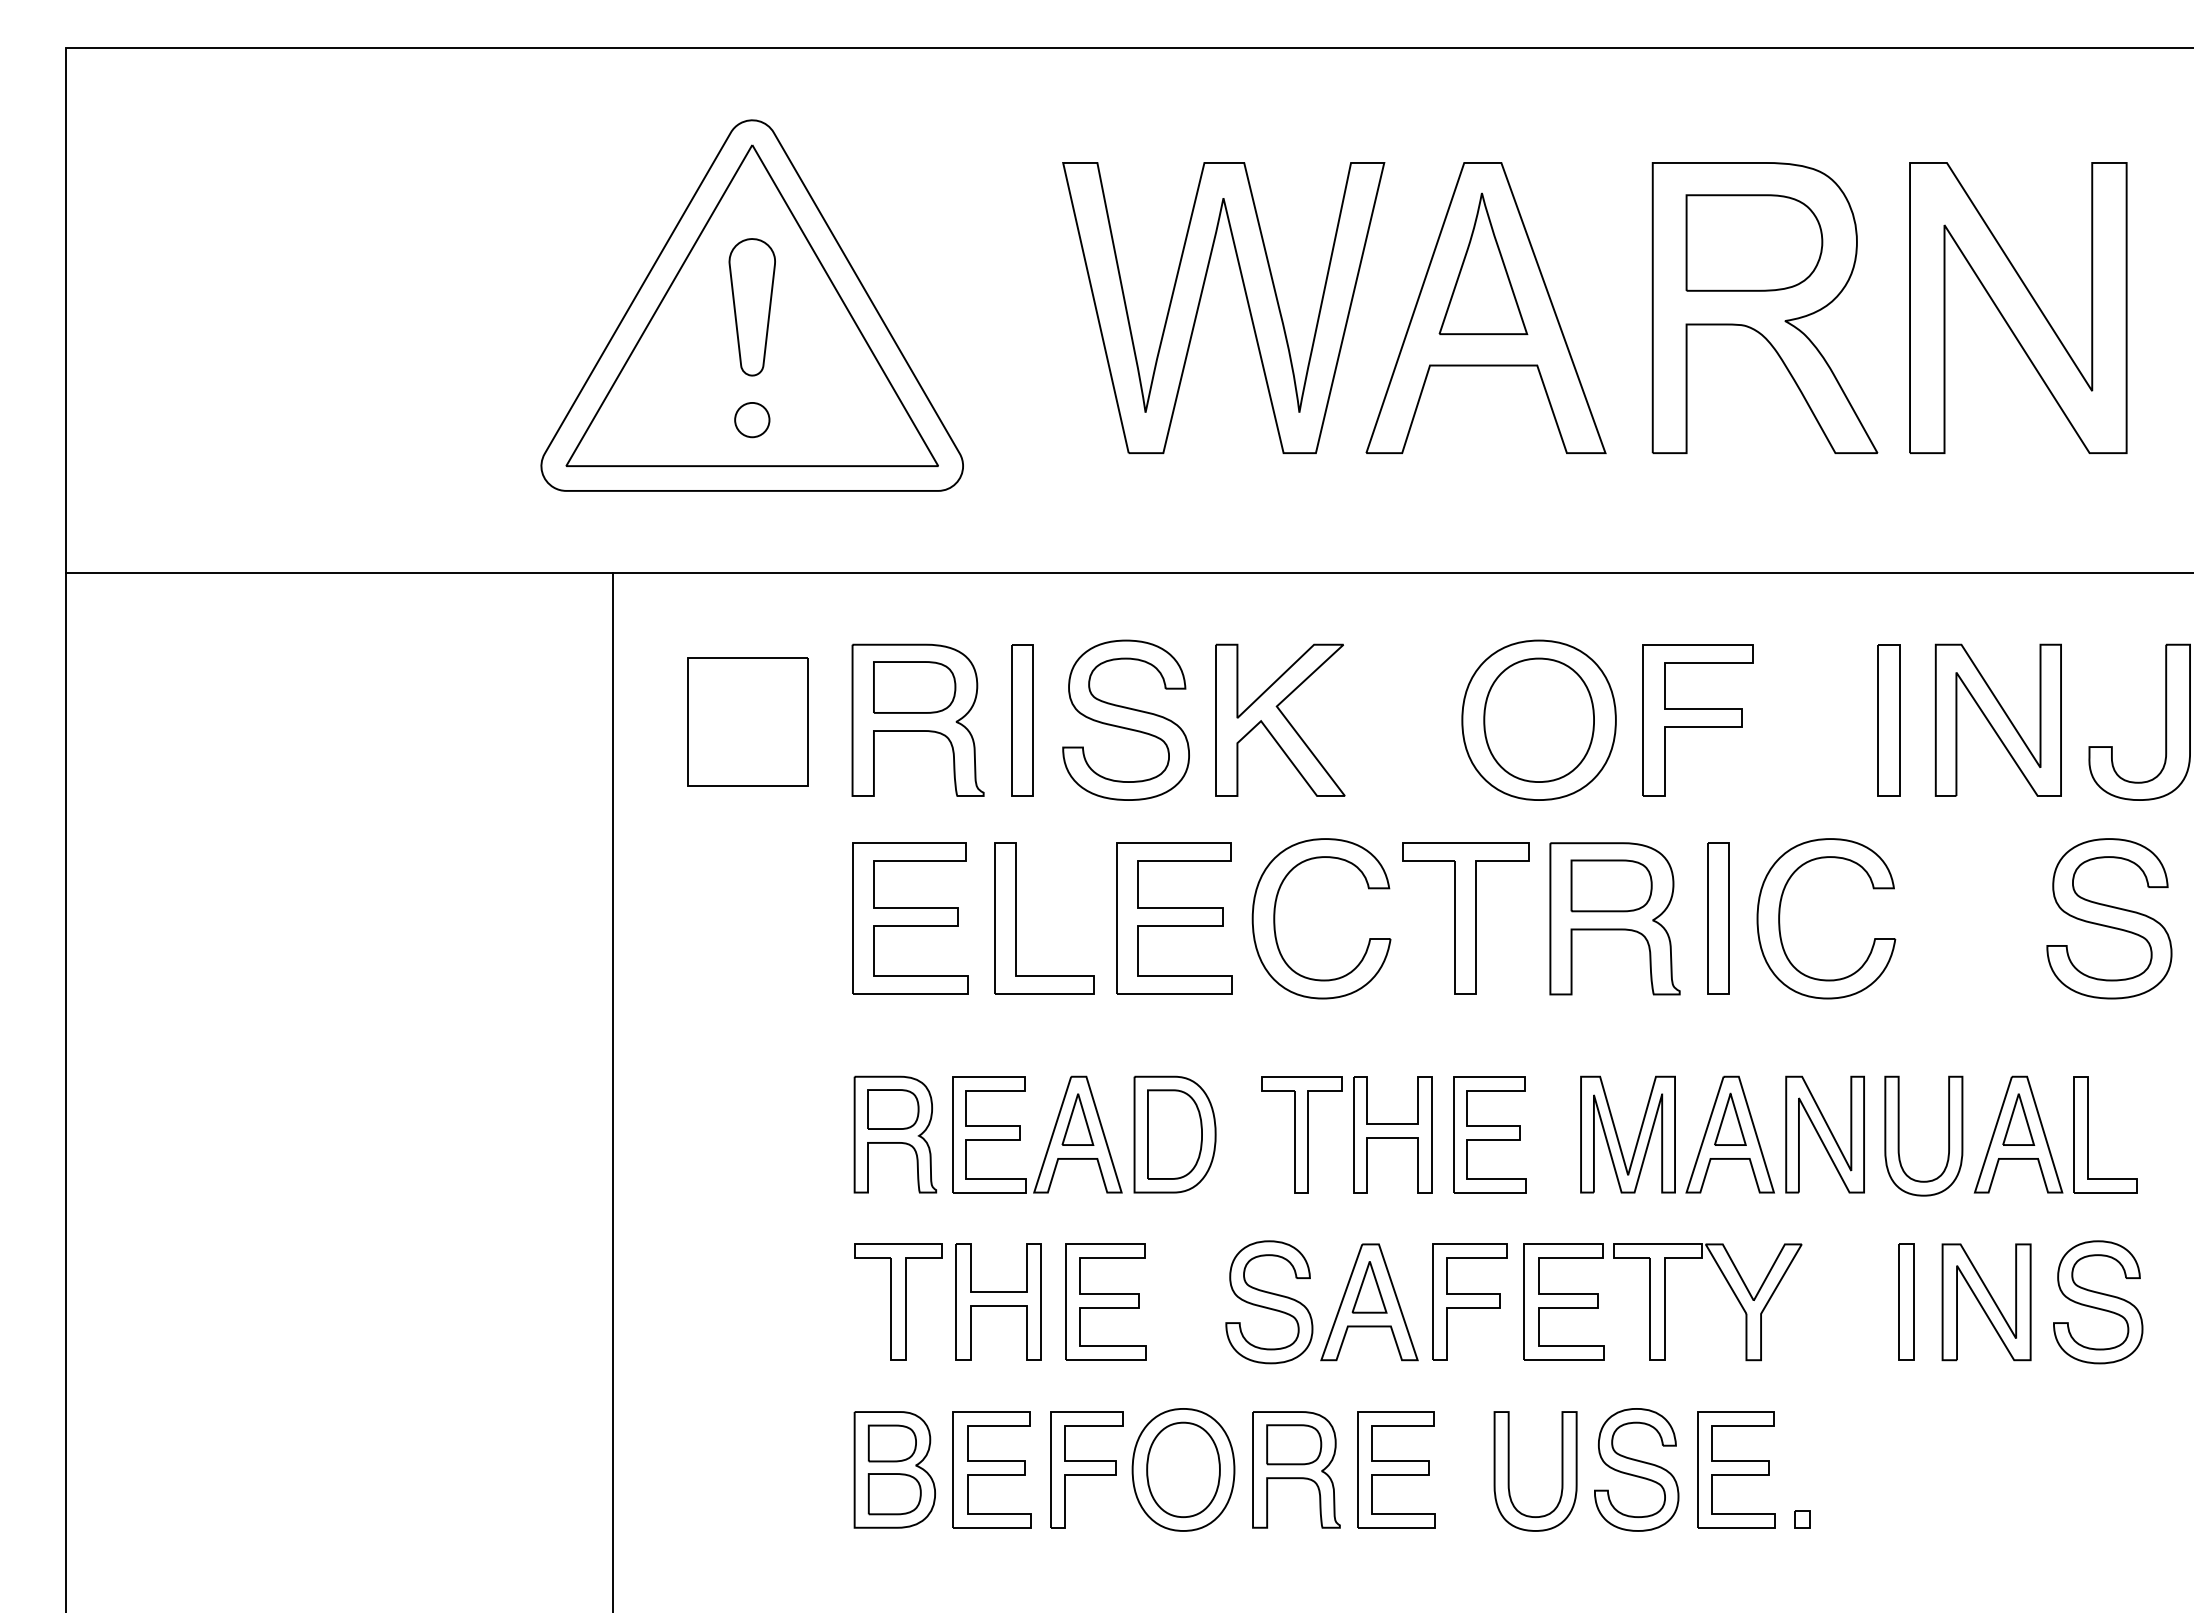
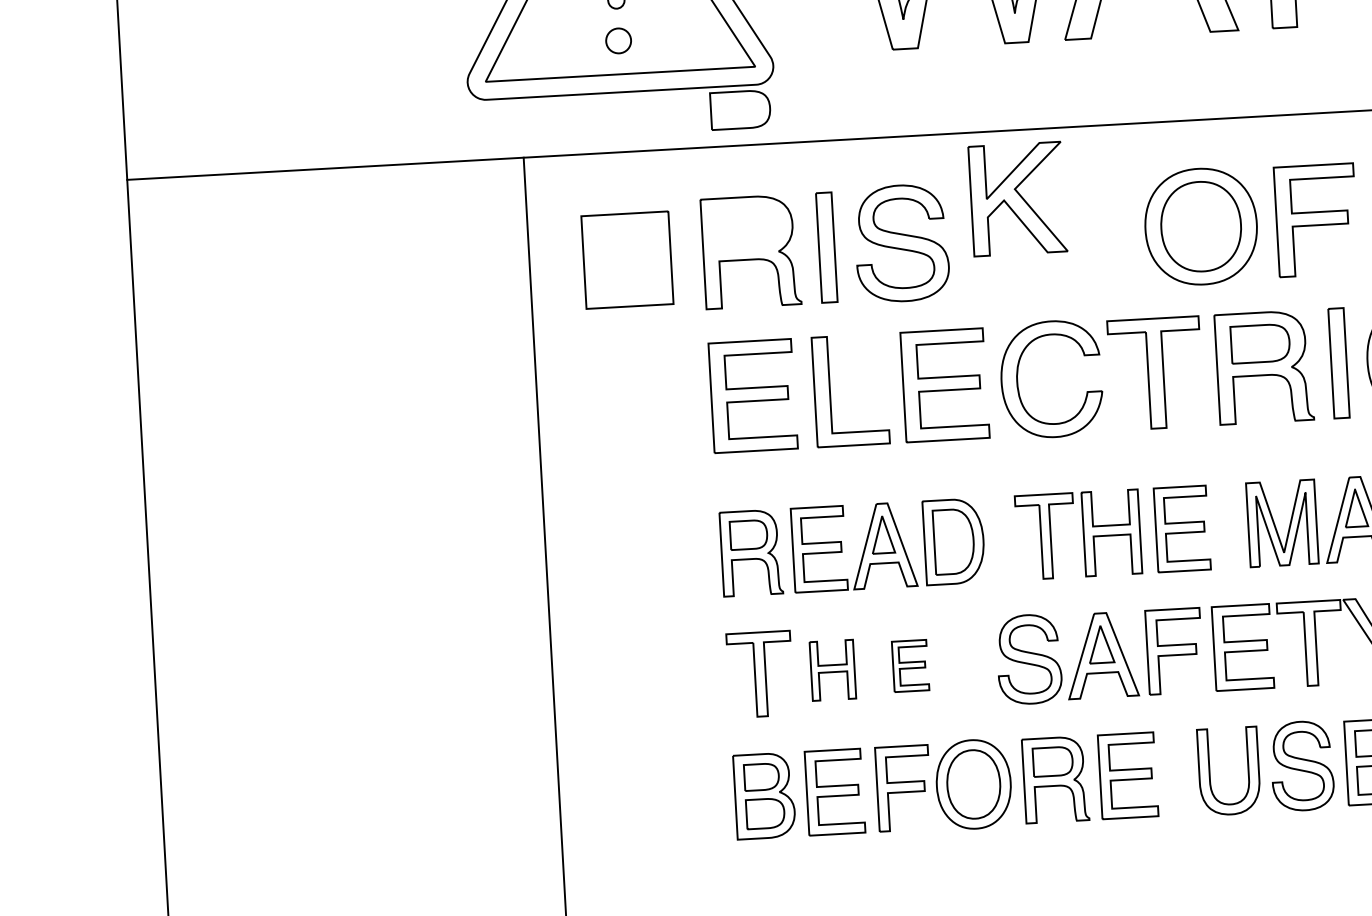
part: (914, 687) -> (740, 110), moved
part: (1280, 719) -> (1018, 198), moved
part: (998, 1301) -> (832, 669), size x0.7
part: (1105, 1301) -> (910, 665), size x0.6

